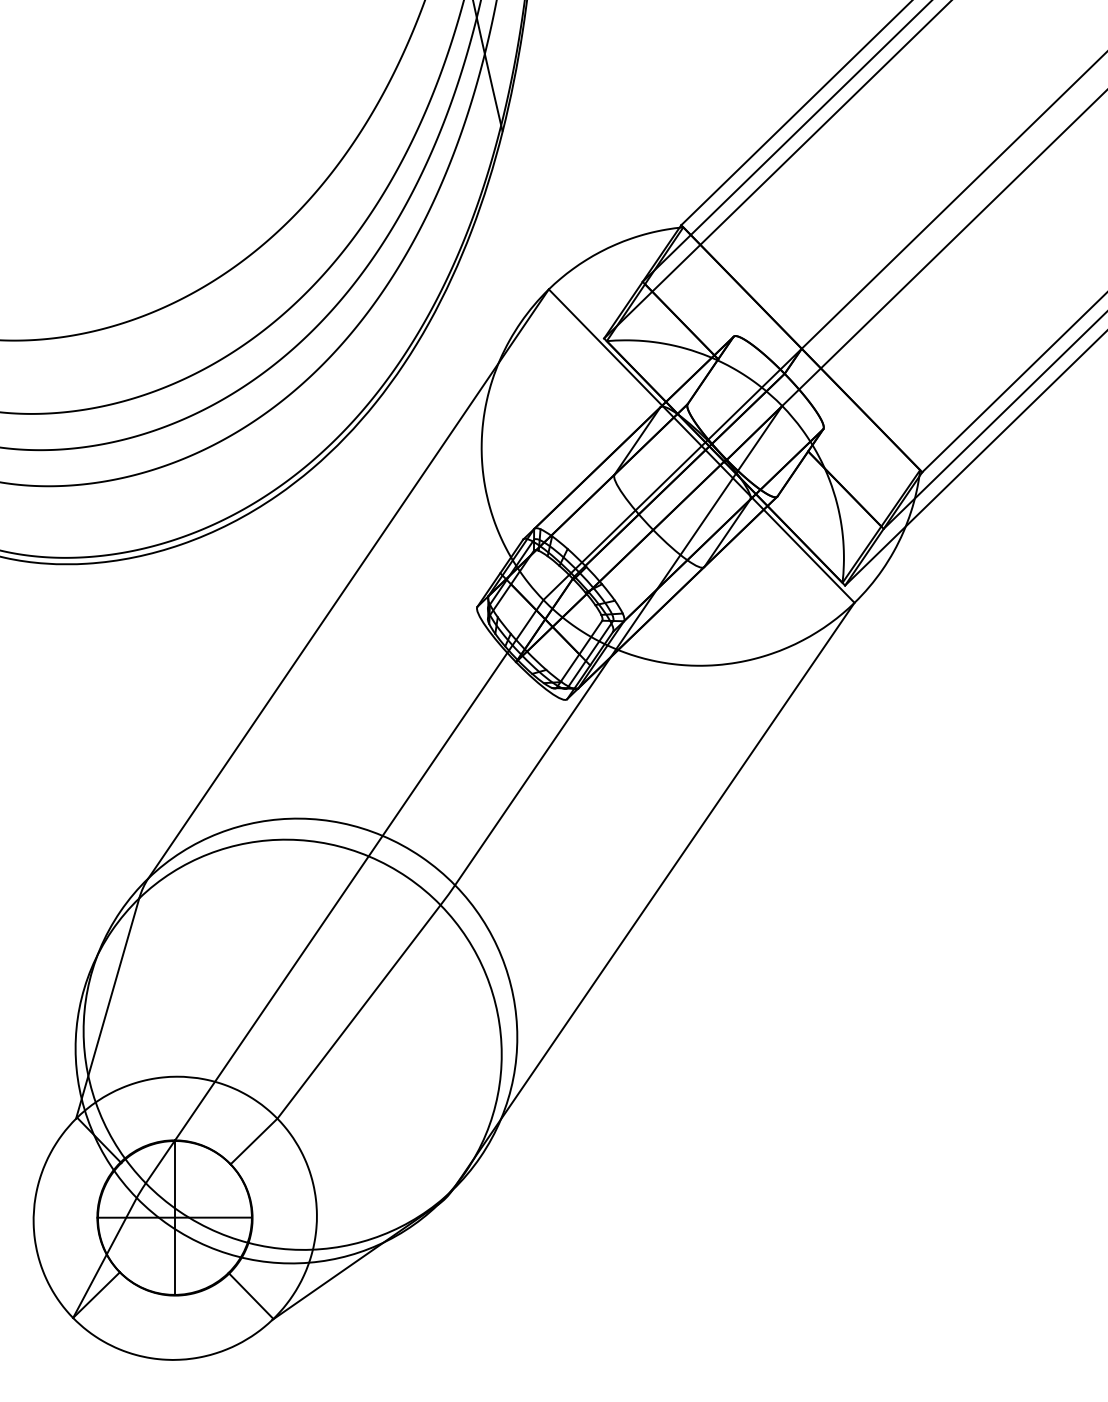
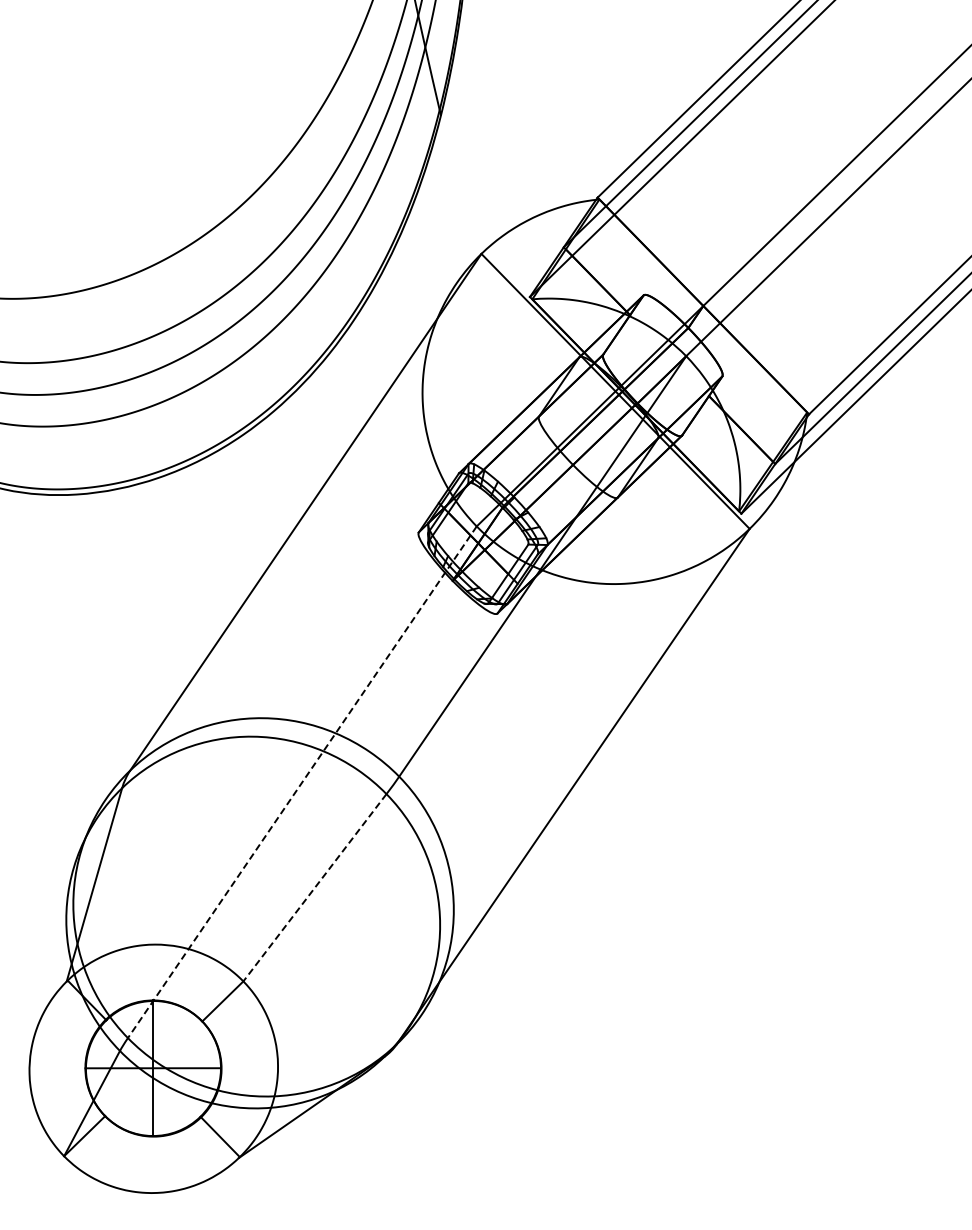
line: (344, 891) -> (302, 782), solid -> dashed
line: (358, 1011) -> (314, 887), solid -> dashed

